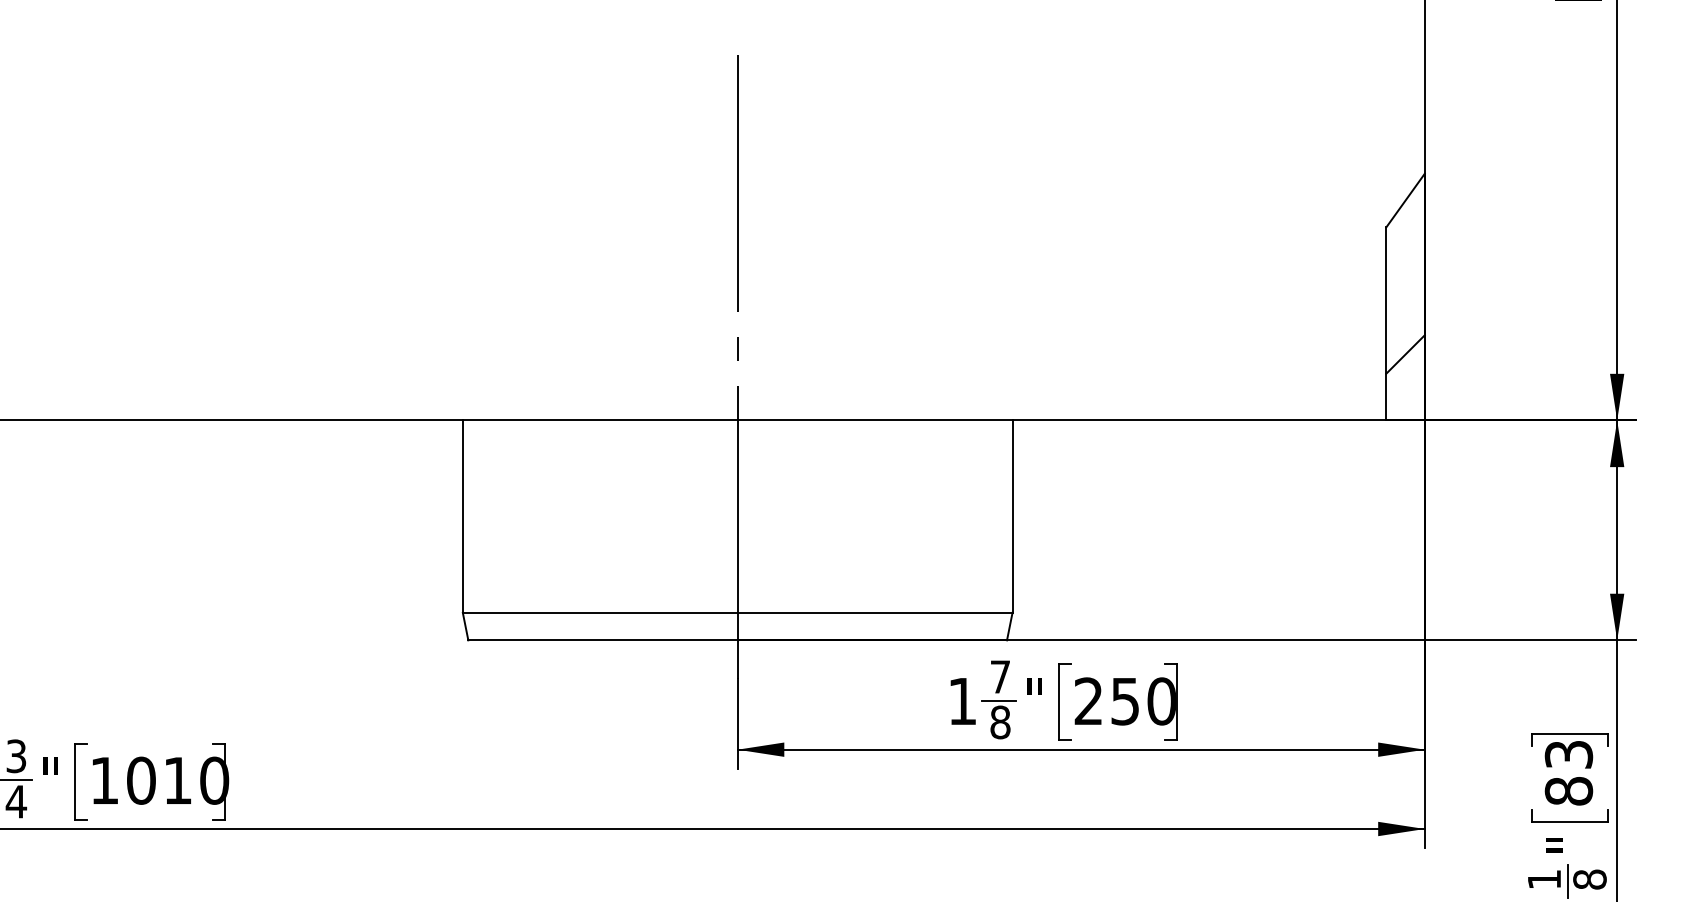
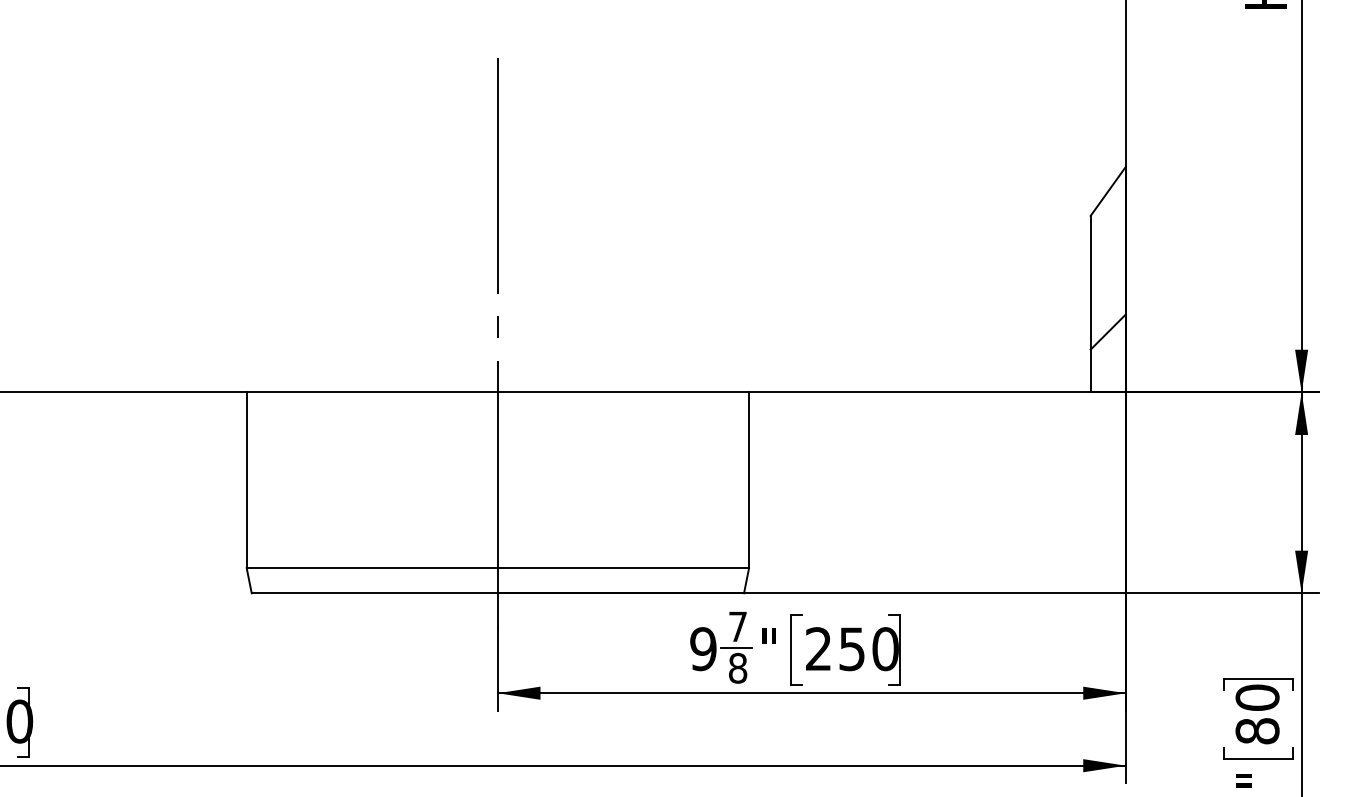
text: (962, 701) -> (703, 649), 1 -> 9
text: (1568, 754) -> (1257, 697), 83 -> 80

